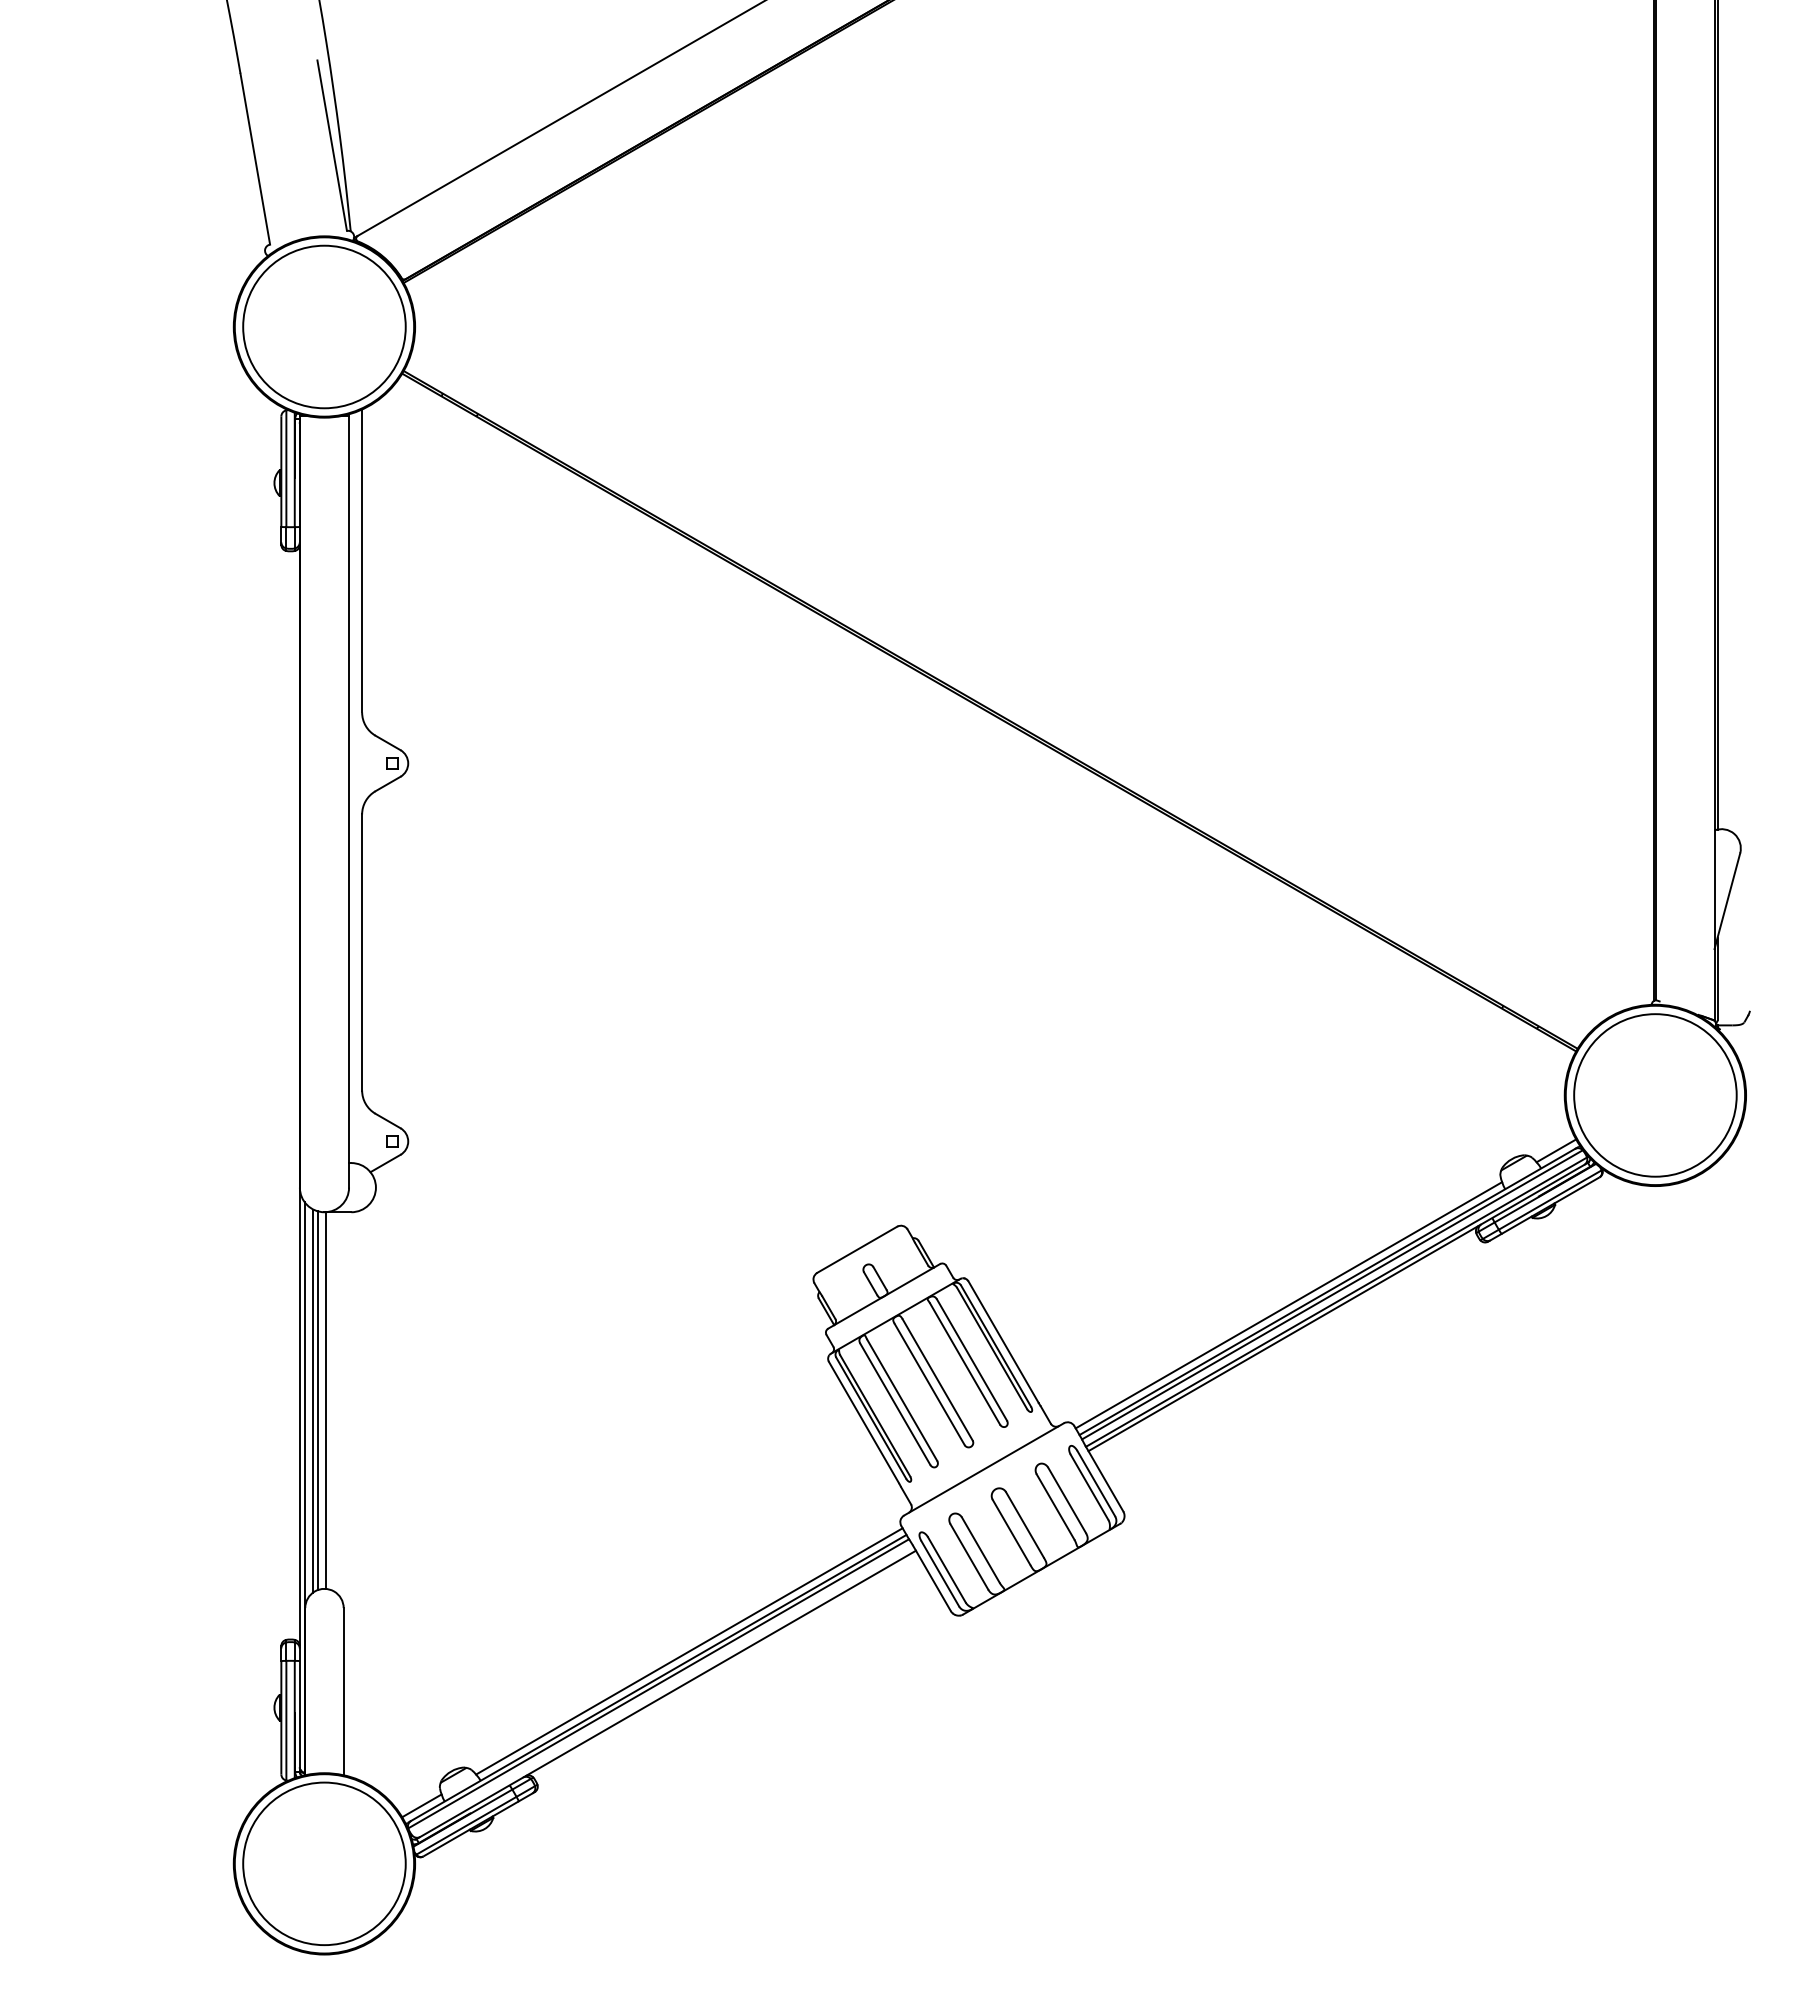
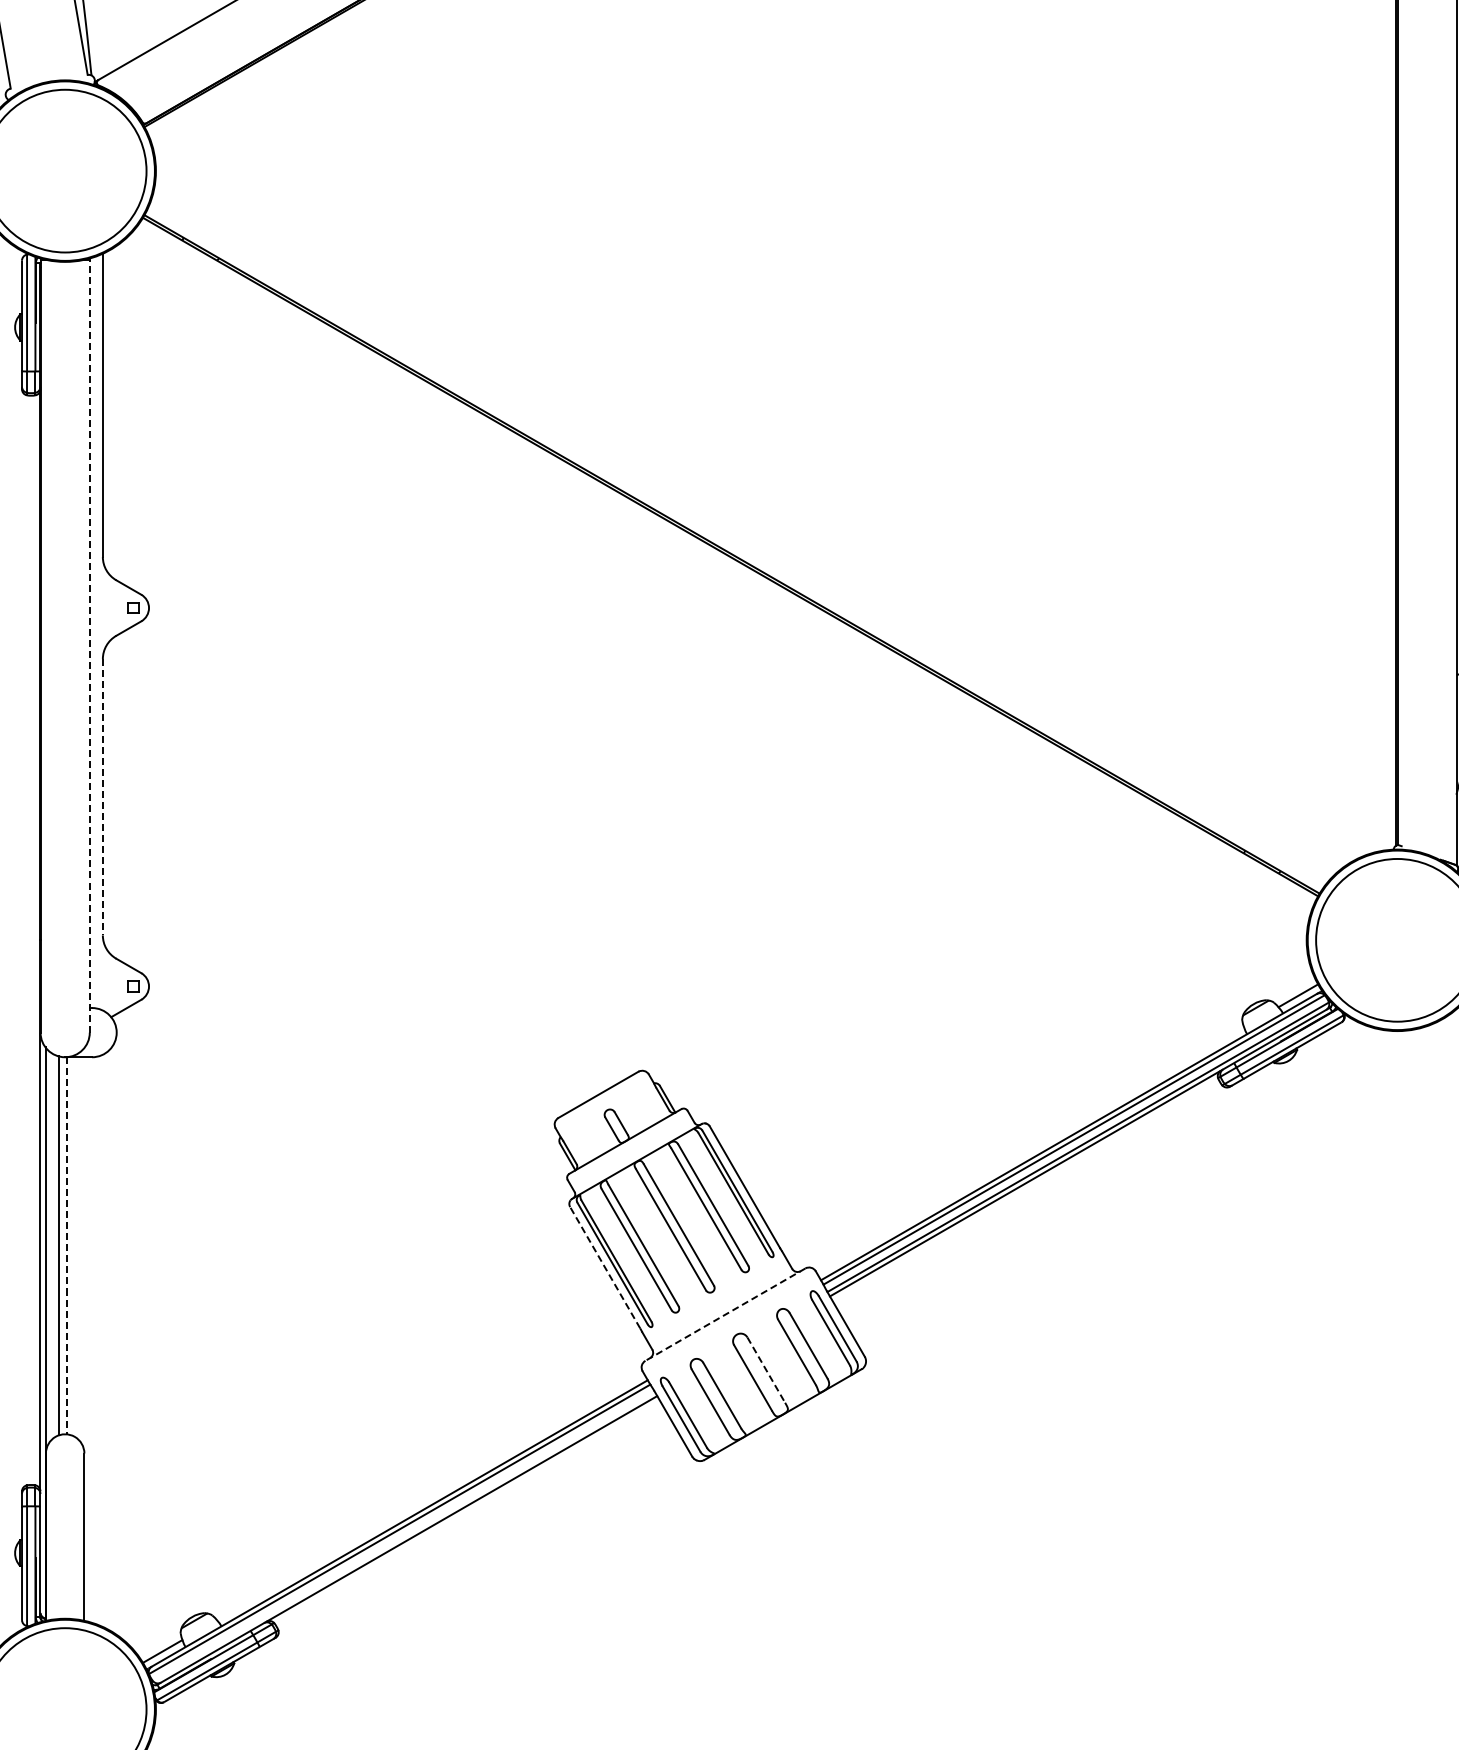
line: (349, 801) -> (90, 646), solid -> dashed
line: (362, 953) -> (103, 798), solid -> dashed
line: (1288, 1305) -> (1030, 1150), removed
line: (313, 1400) -> (54, 1245), removed
line: (326, 1401) -> (67, 1246), solid -> dashed
line: (863, 1422) -> (604, 1267), solid -> dashed
line: (983, 1469) -> (724, 1314), solid -> dashed
line: (1024, 1524) -> (765, 1369), solid -> dashed
line: (689, 1651) -> (430, 1496), removed

